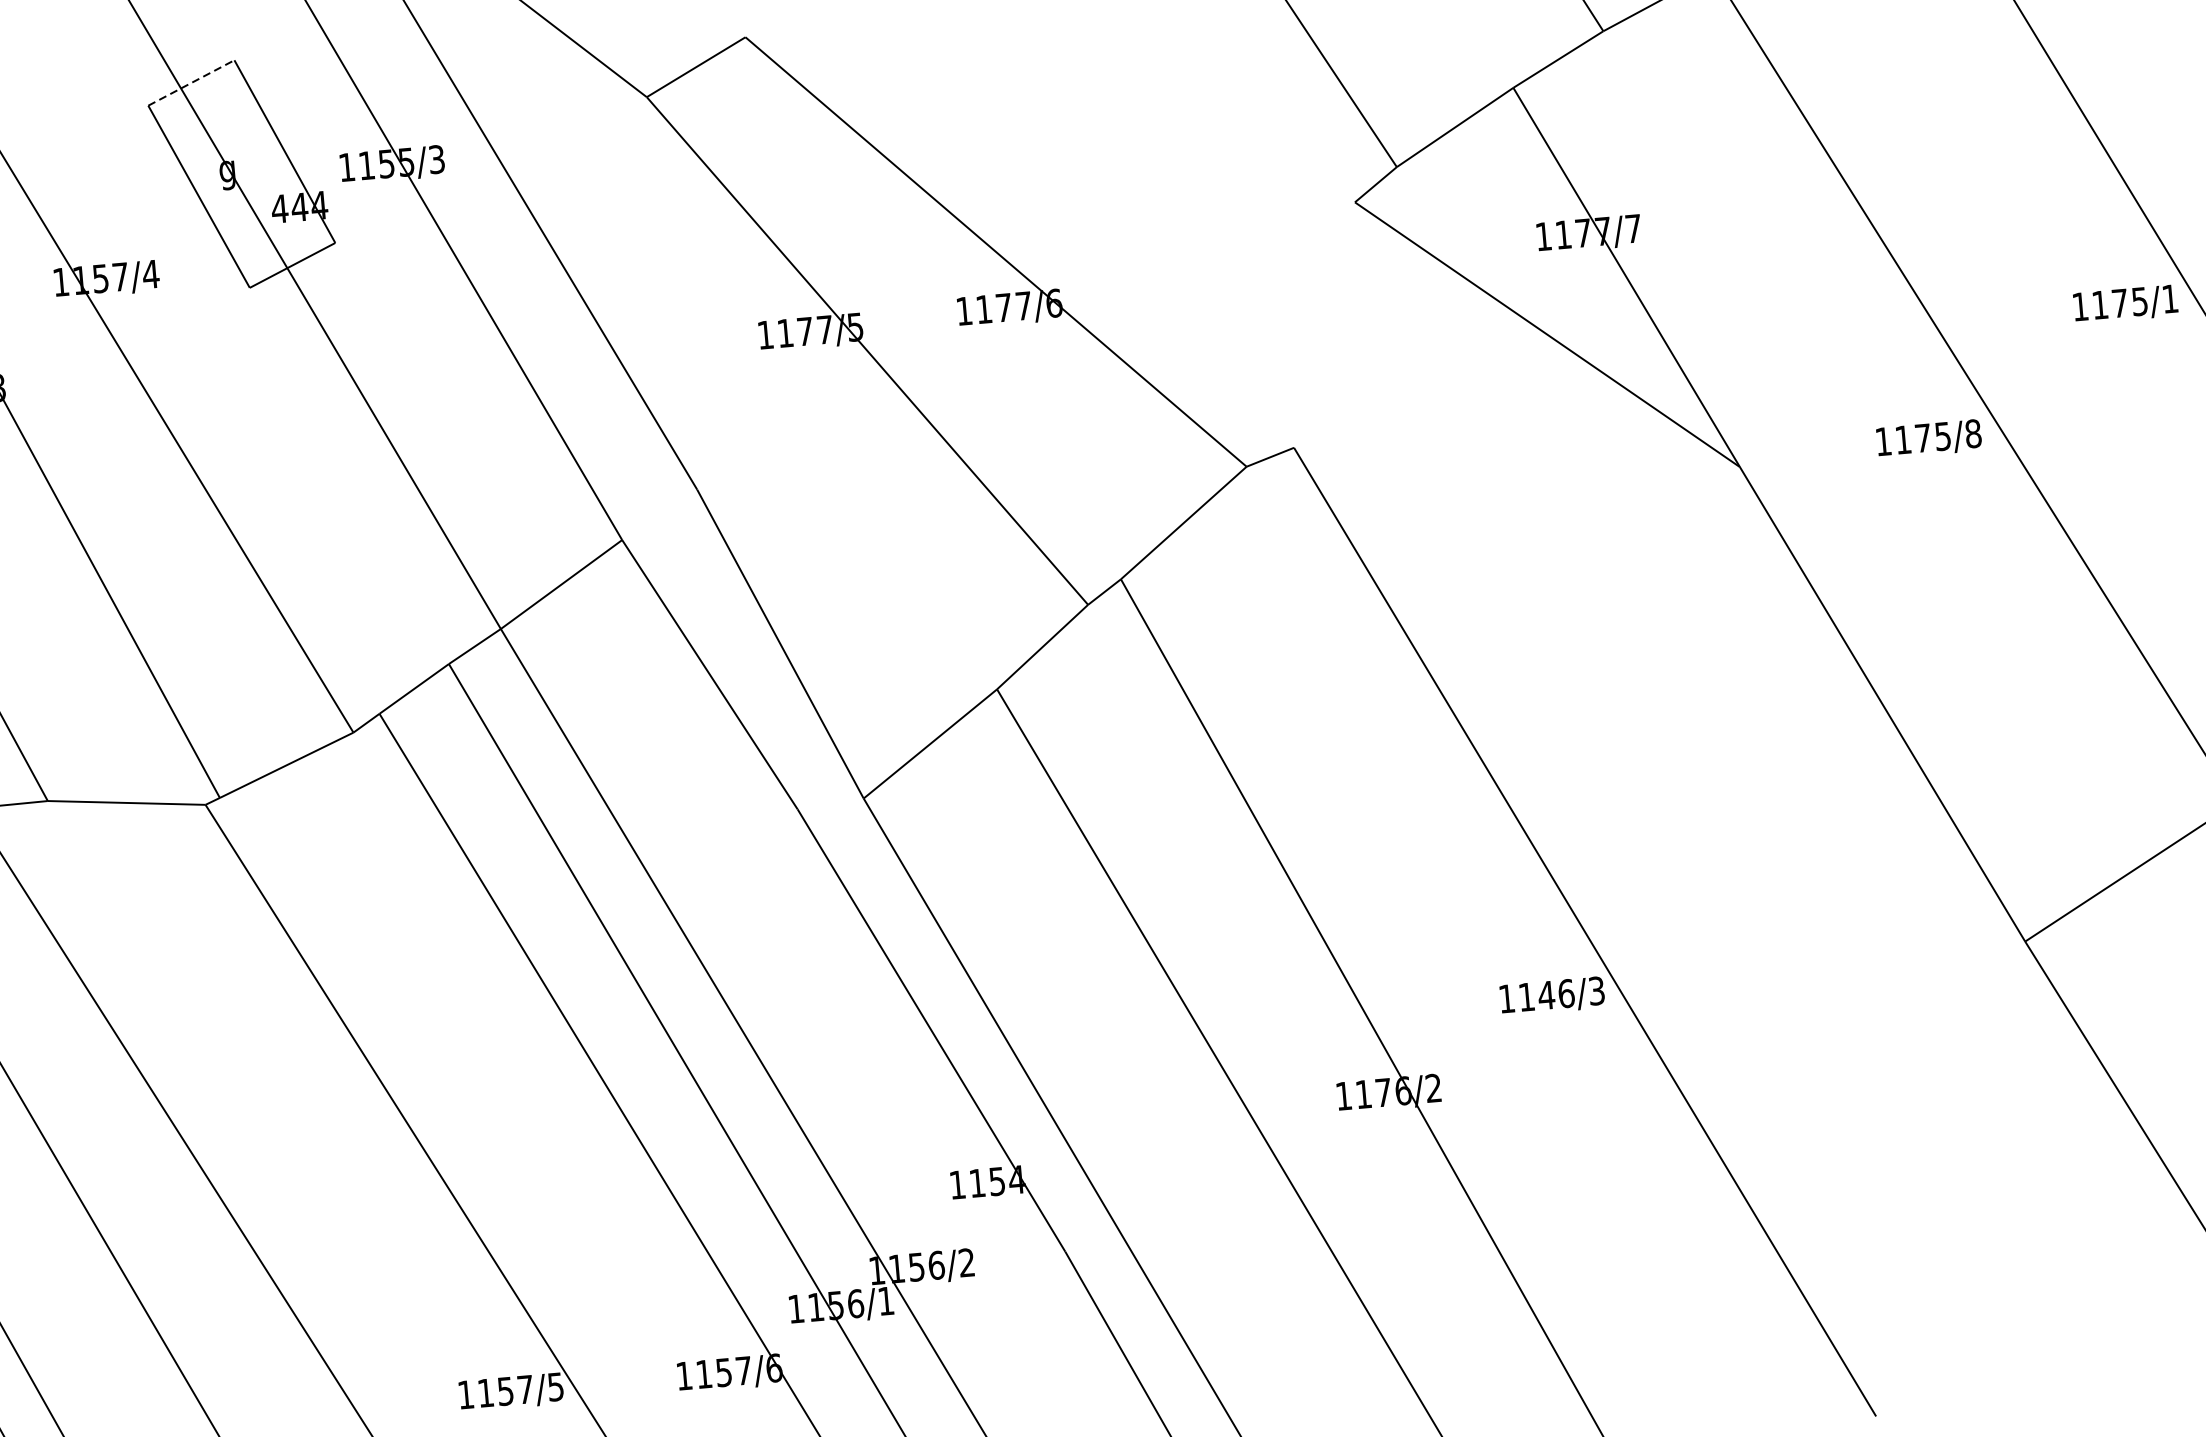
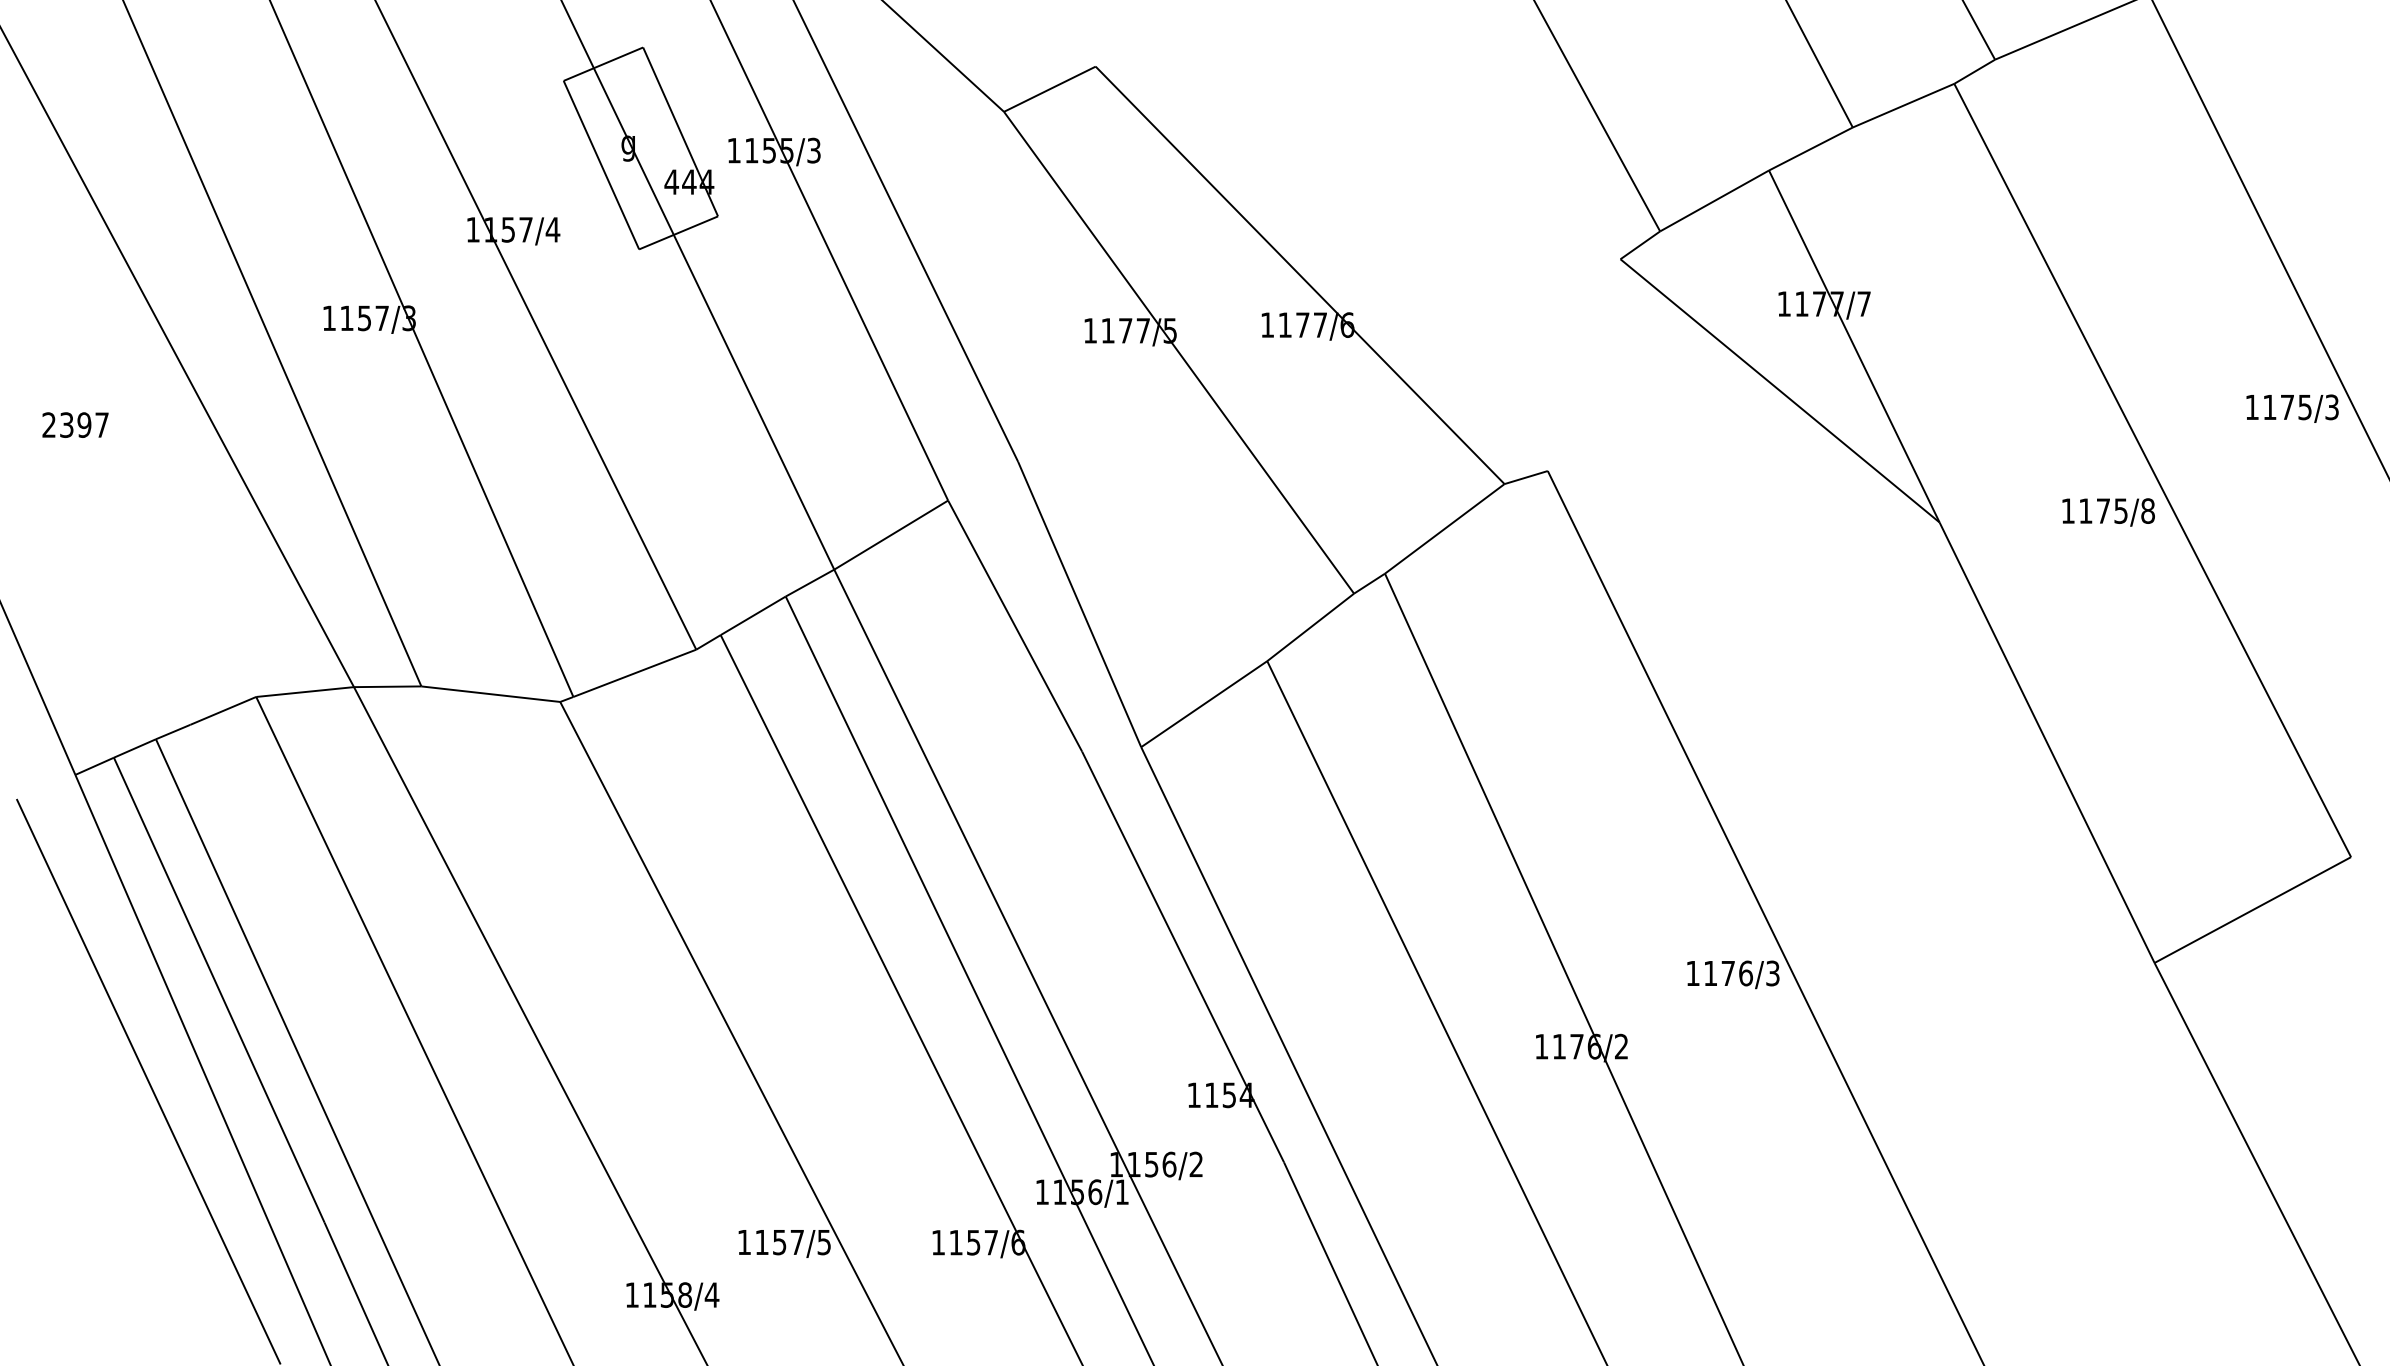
line: (191, 83) -> (603, 64), dashed -> solid
text: (2169, 299) -> (2331, 407), 1175/1 -> 1175/3
text: (1546, 995) -> (1728, 973), 1146/3 -> 1176/3

